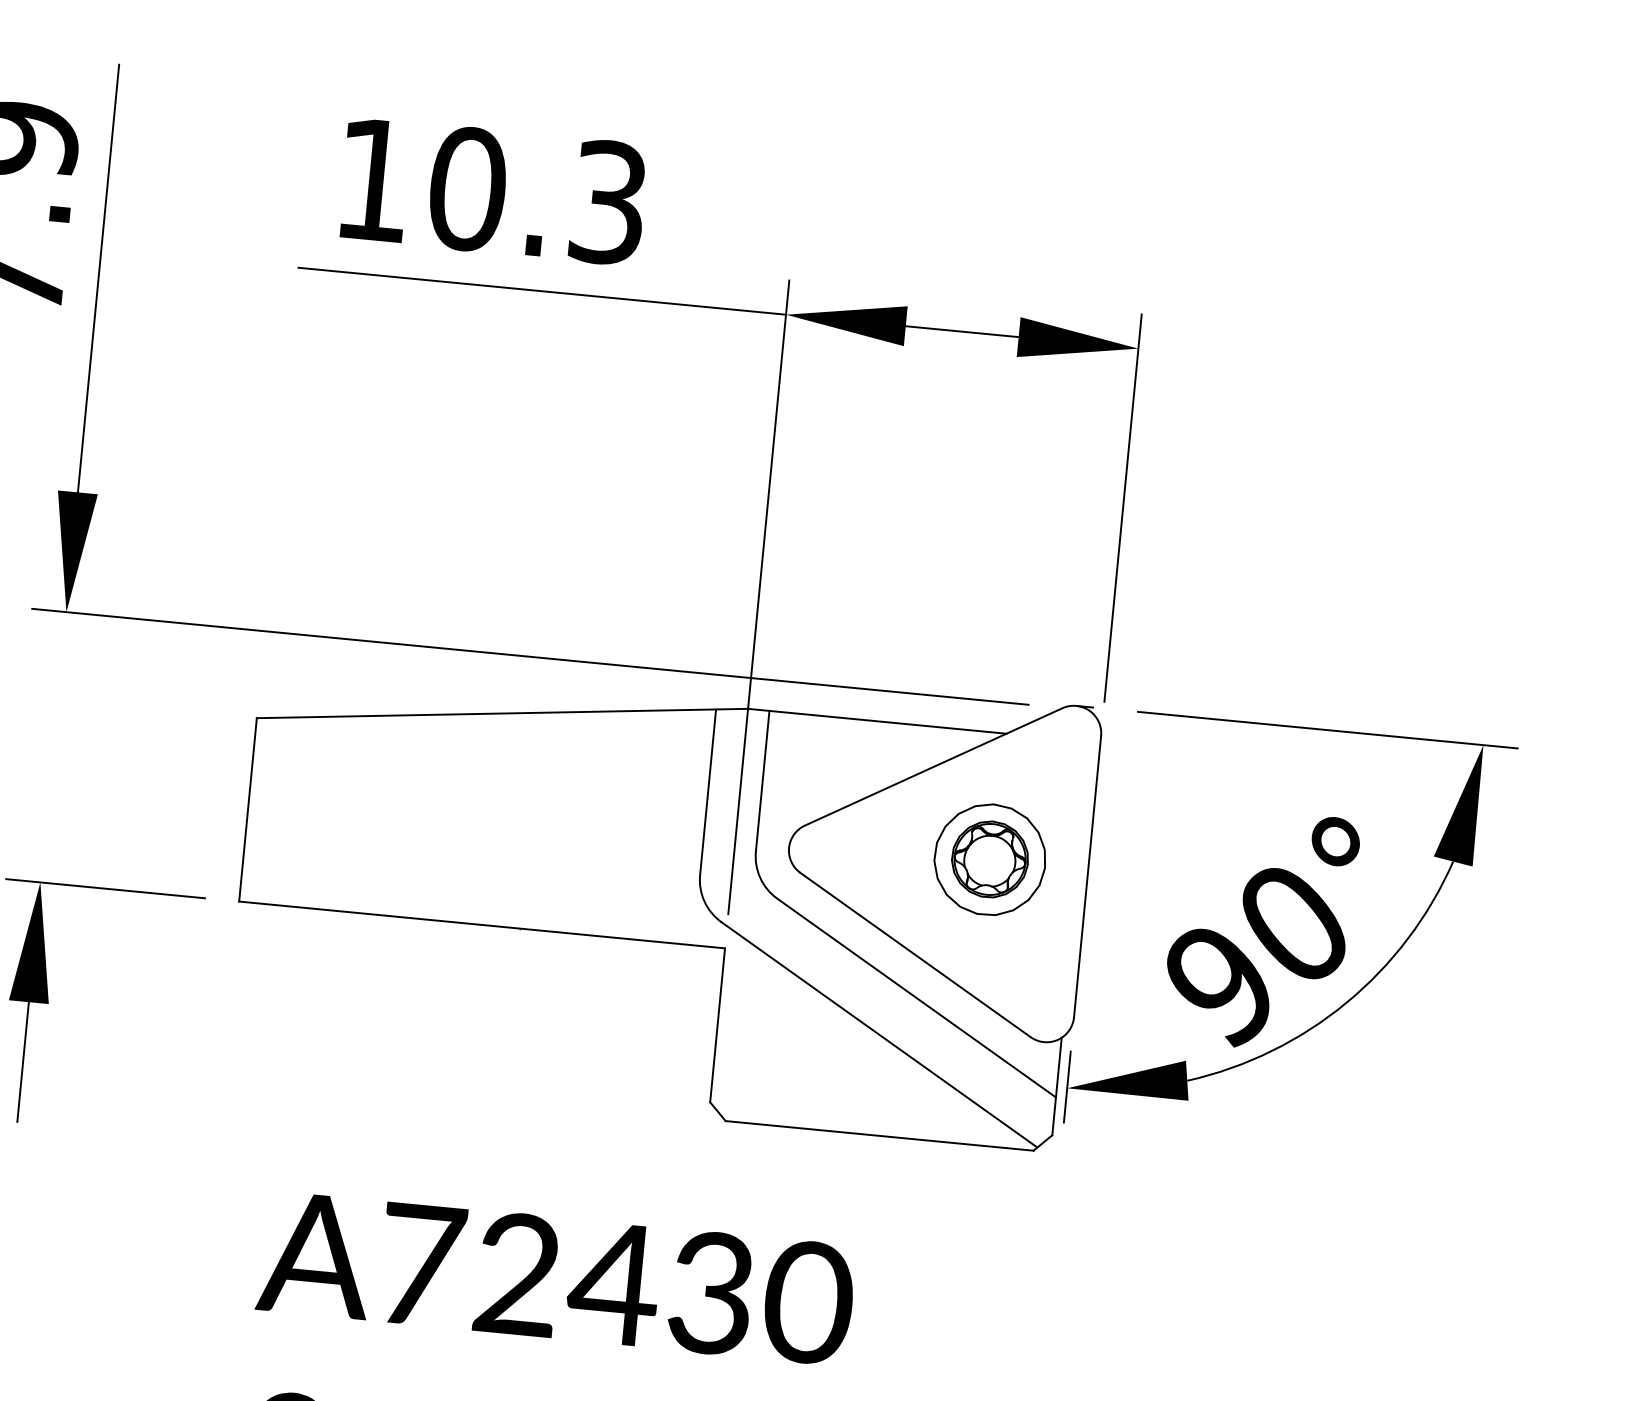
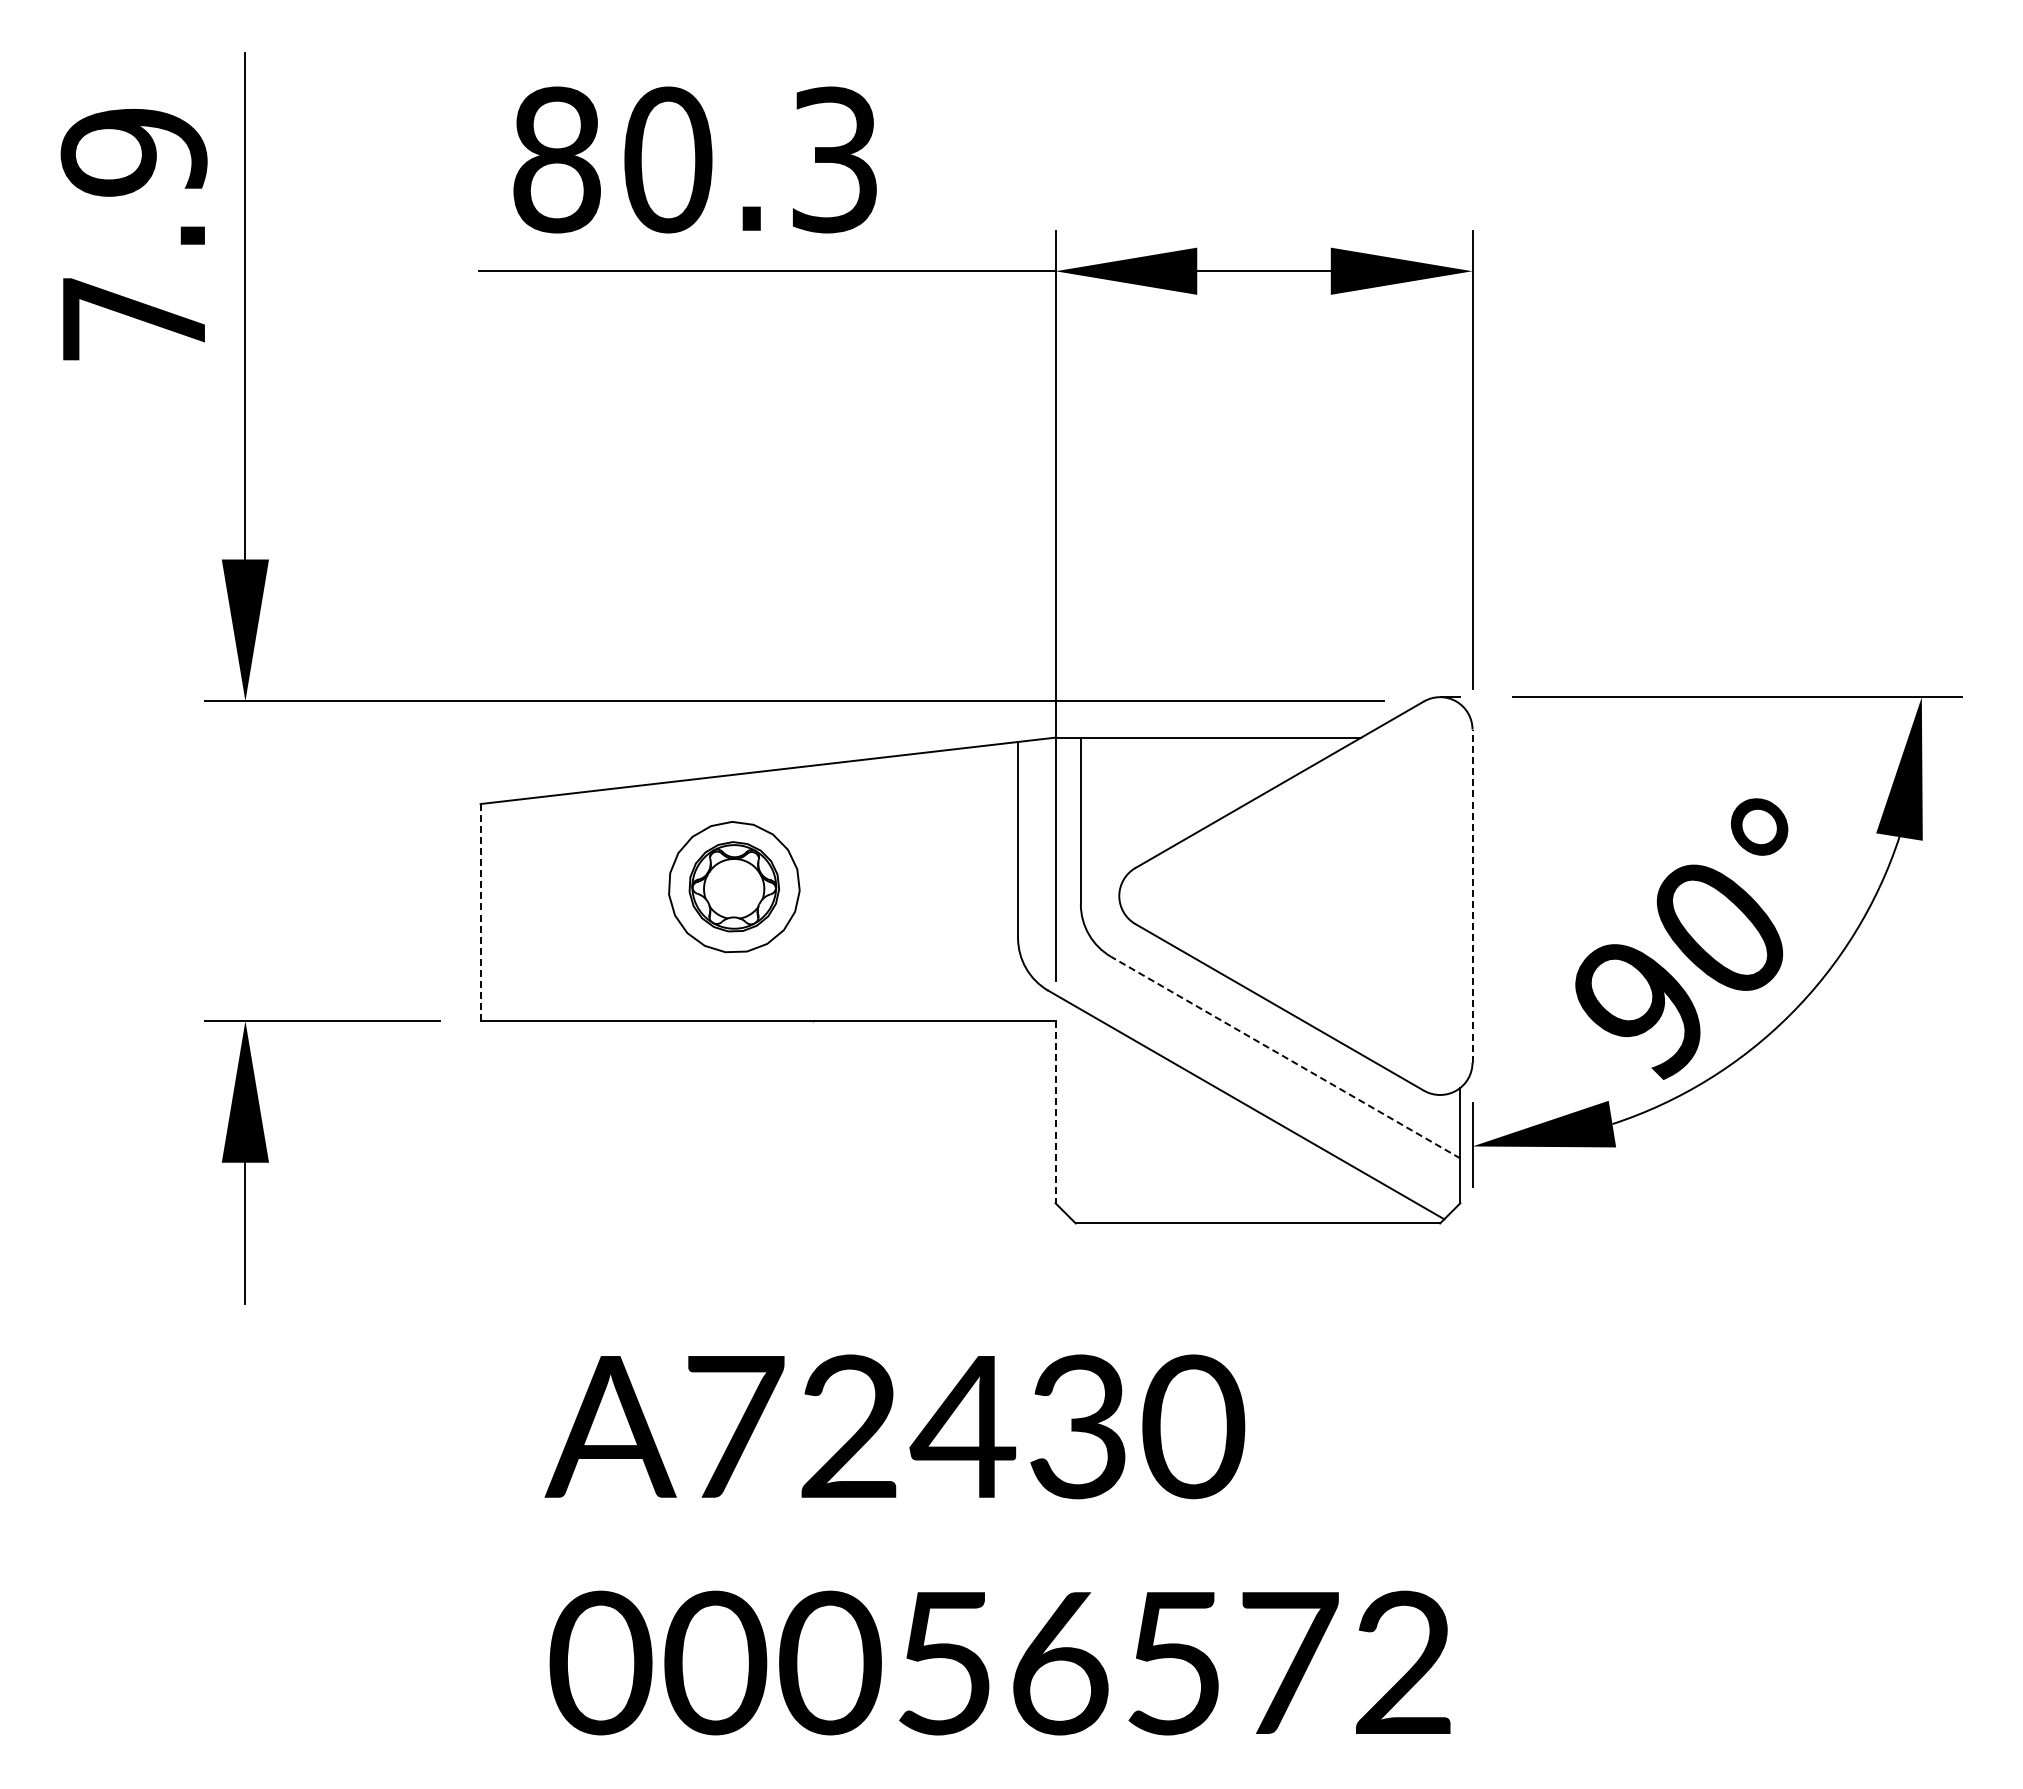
text: (373, 179) -> (556, 159), 10.3 -> 80.3
line: (247, 810) -> (480, 913), solid -> dashed
part: (990, 859) -> (734, 887), moved
line: (1087, 877) -> (1472, 896), solid -> dashed
line: (916, 997) -> (1285, 1057), solid -> dashed
line: (717, 1025) -> (1055, 1112), solid -> dashed

